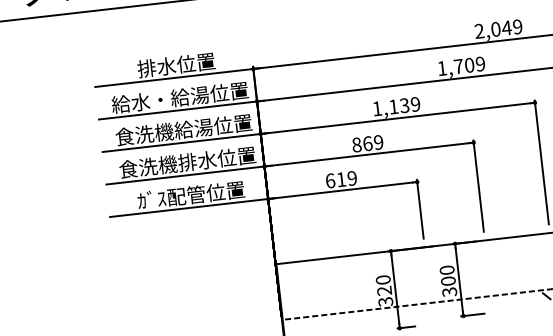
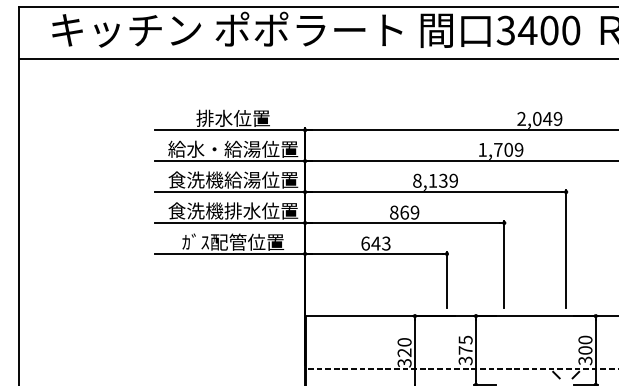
text: (377, 108) -> (417, 180), 1,139 -> 8,139
text: (346, 179) -> (380, 243), 619 -> 643
text: (447, 274) -> (465, 344), 300 -> 375

